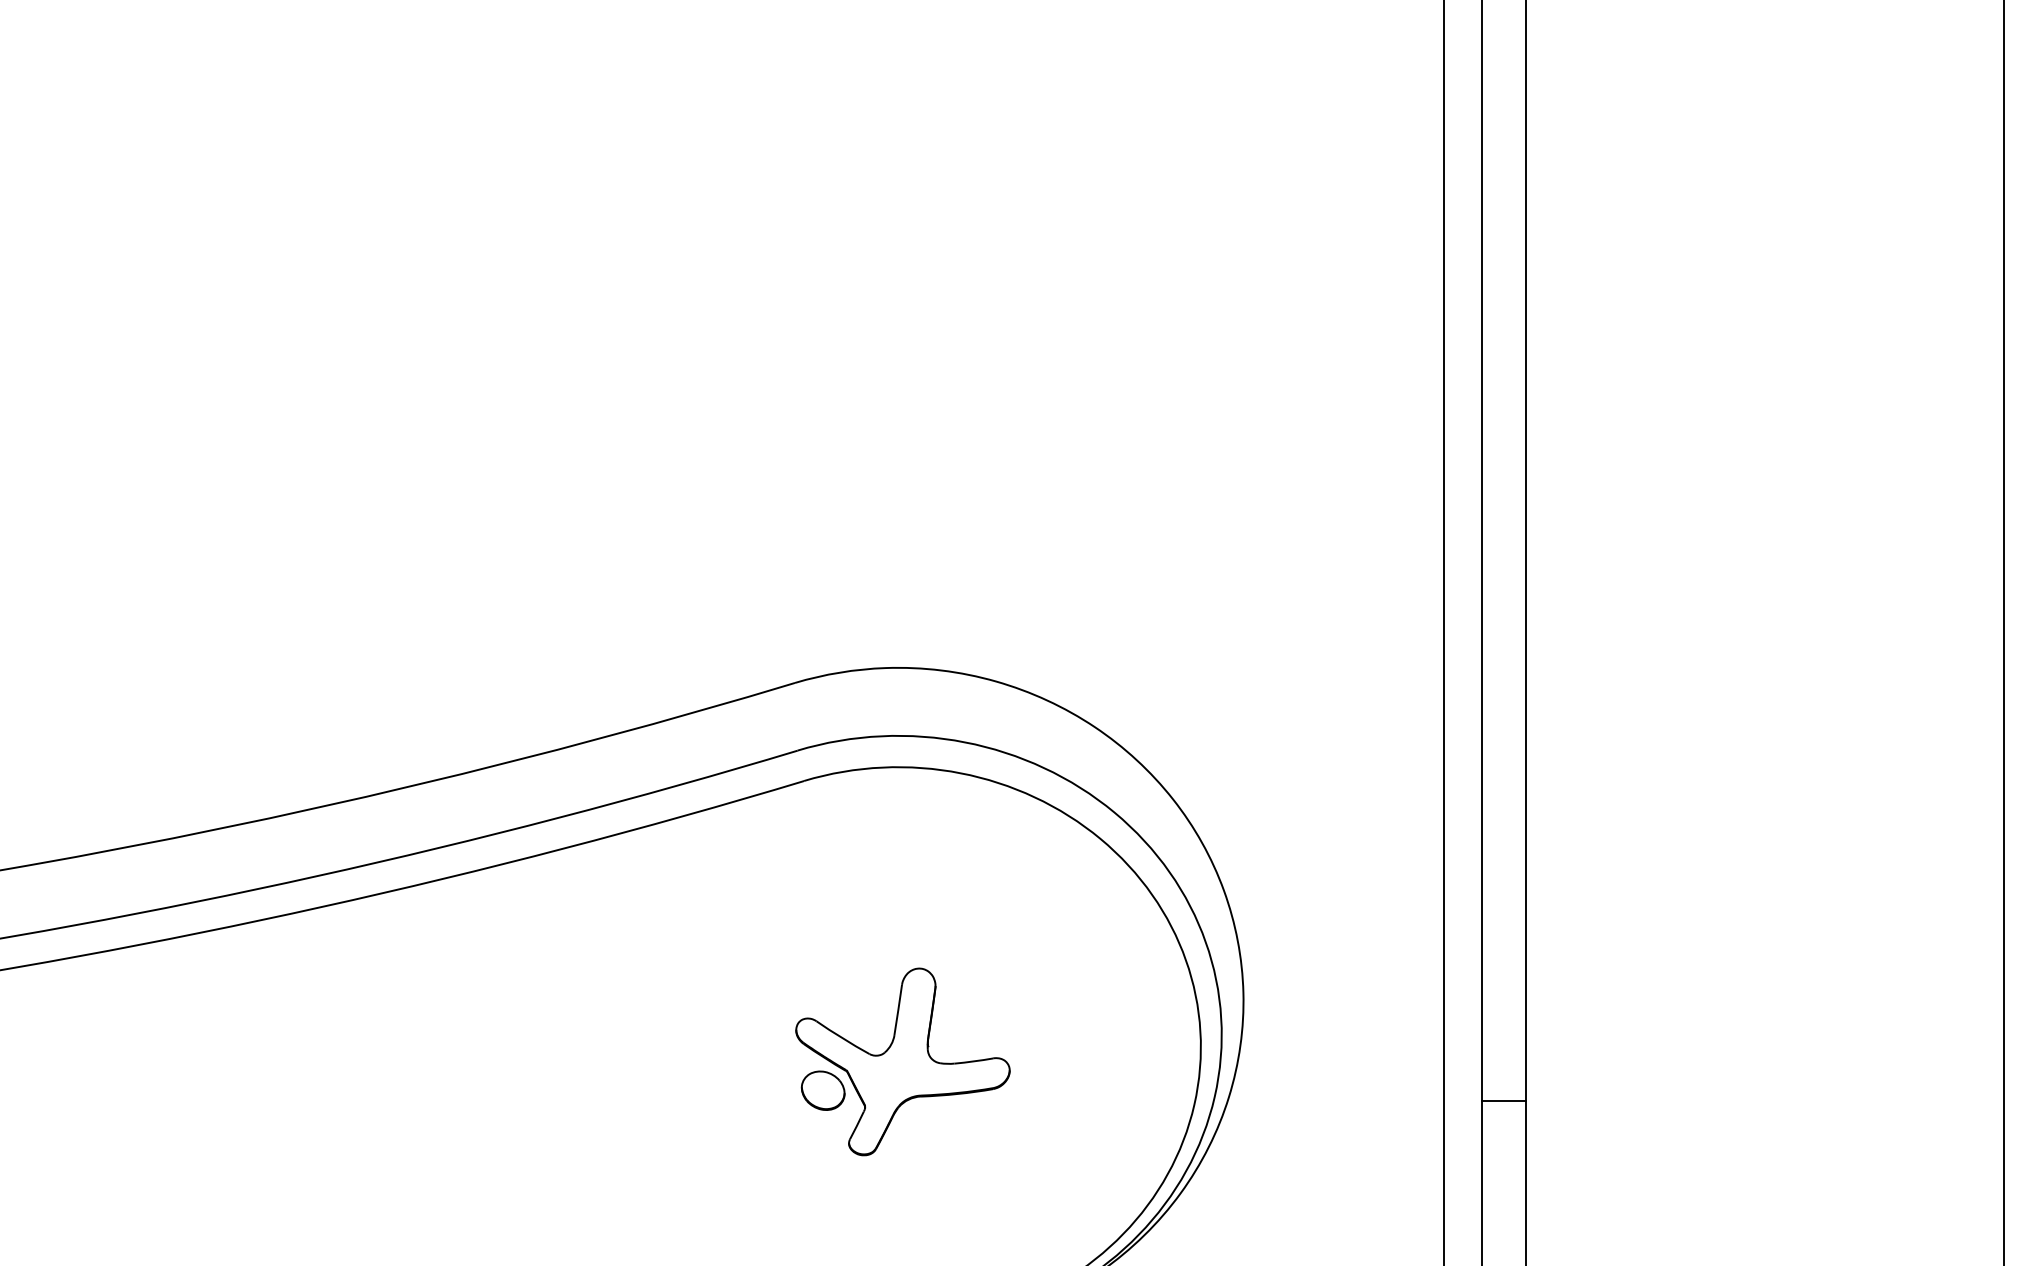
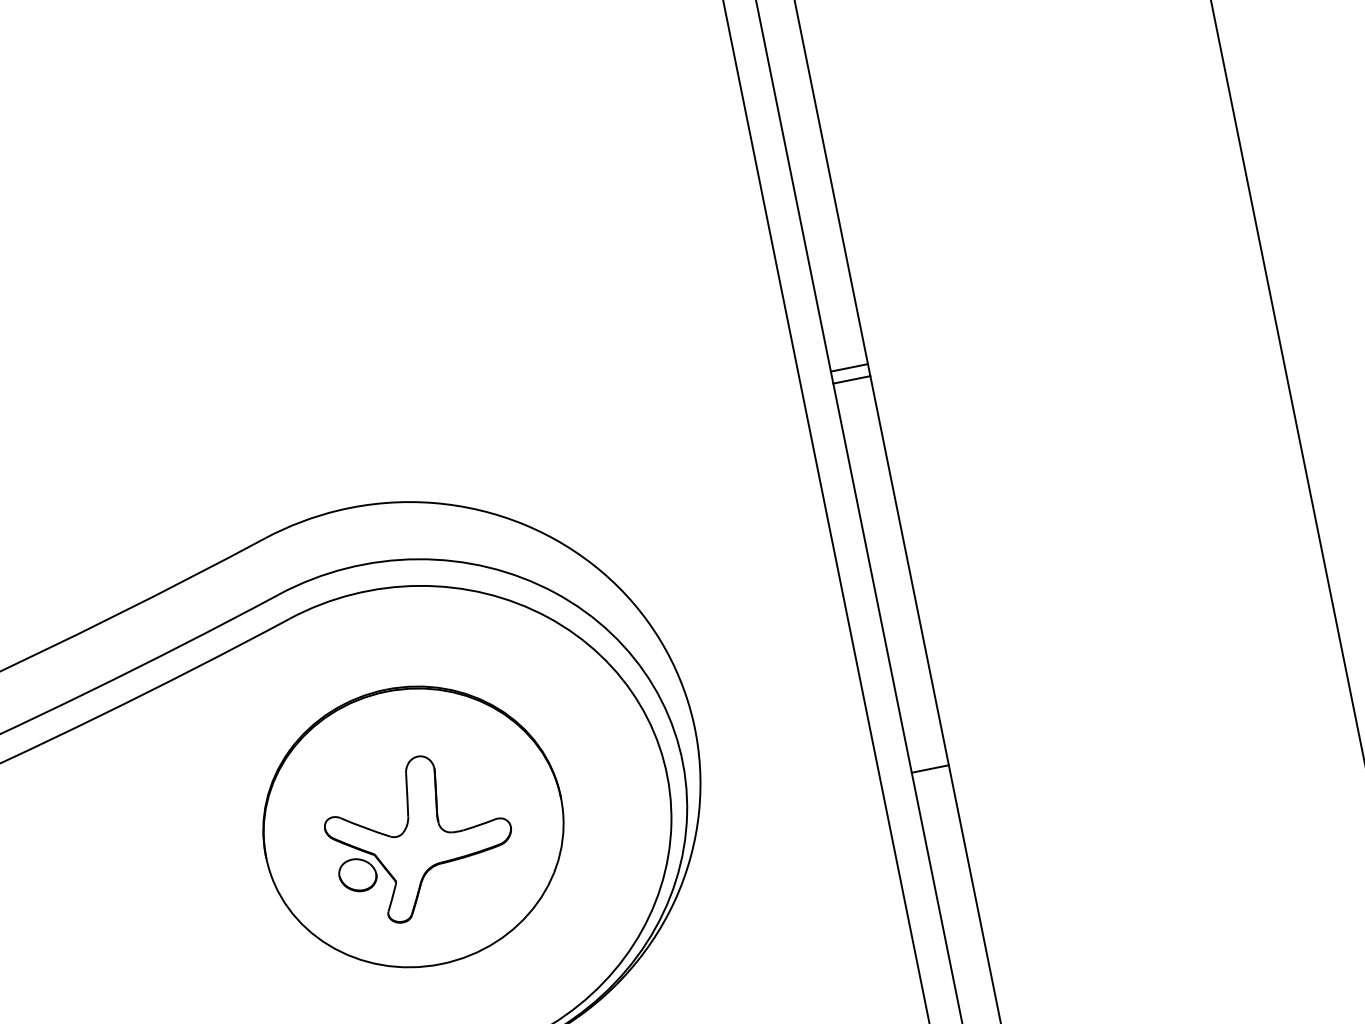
line: (1503, 622) -> (848, 367), added
line: (1503, 636) -> (851, 379), added
part: (897, 1047) -> (412, 826), added

